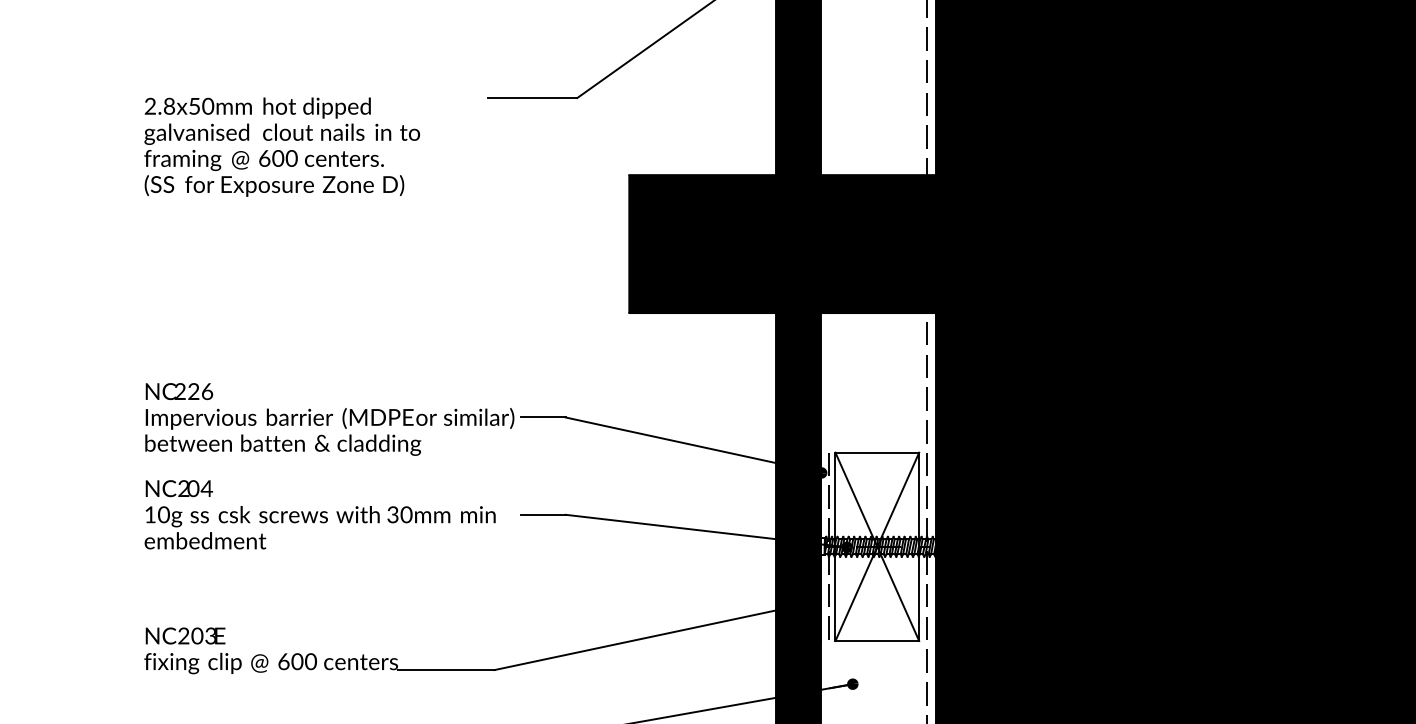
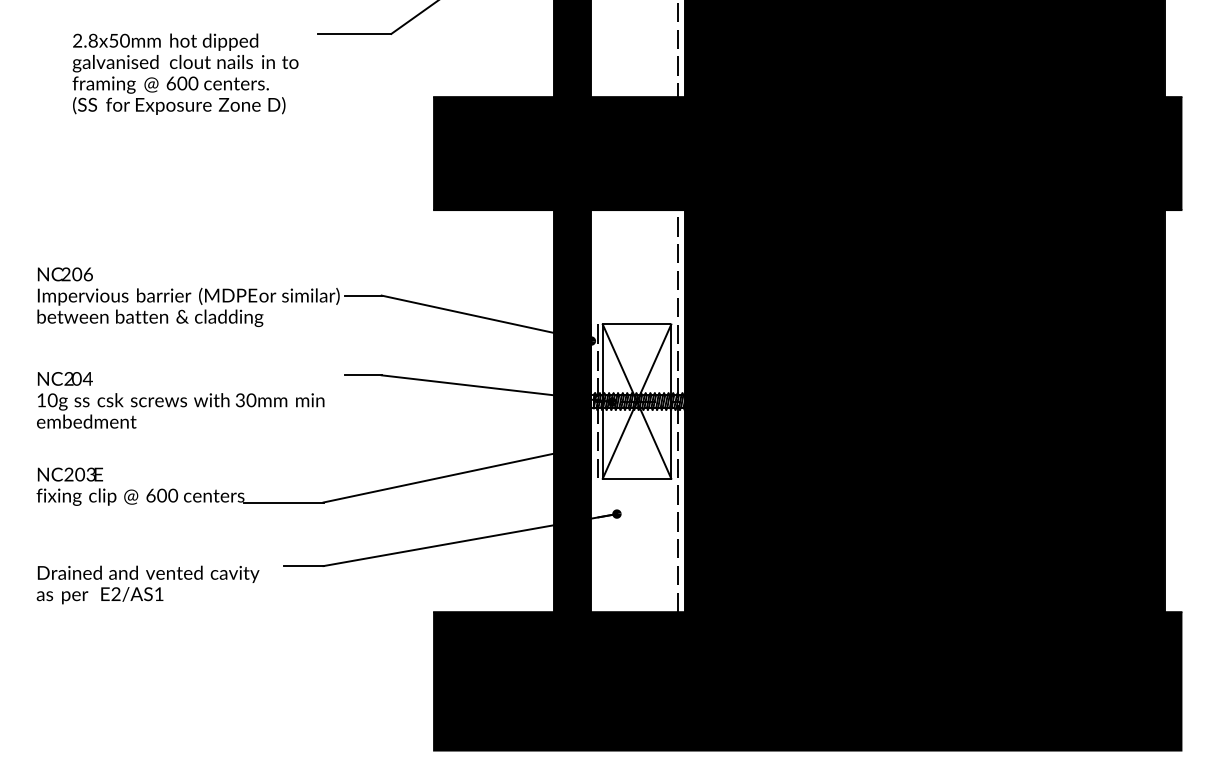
text: (282, 146) -> (185, 73), moved
text: (194, 391) -> (77, 274), 226 -> 206
text: (319, 515) -> (180, 400), moved

